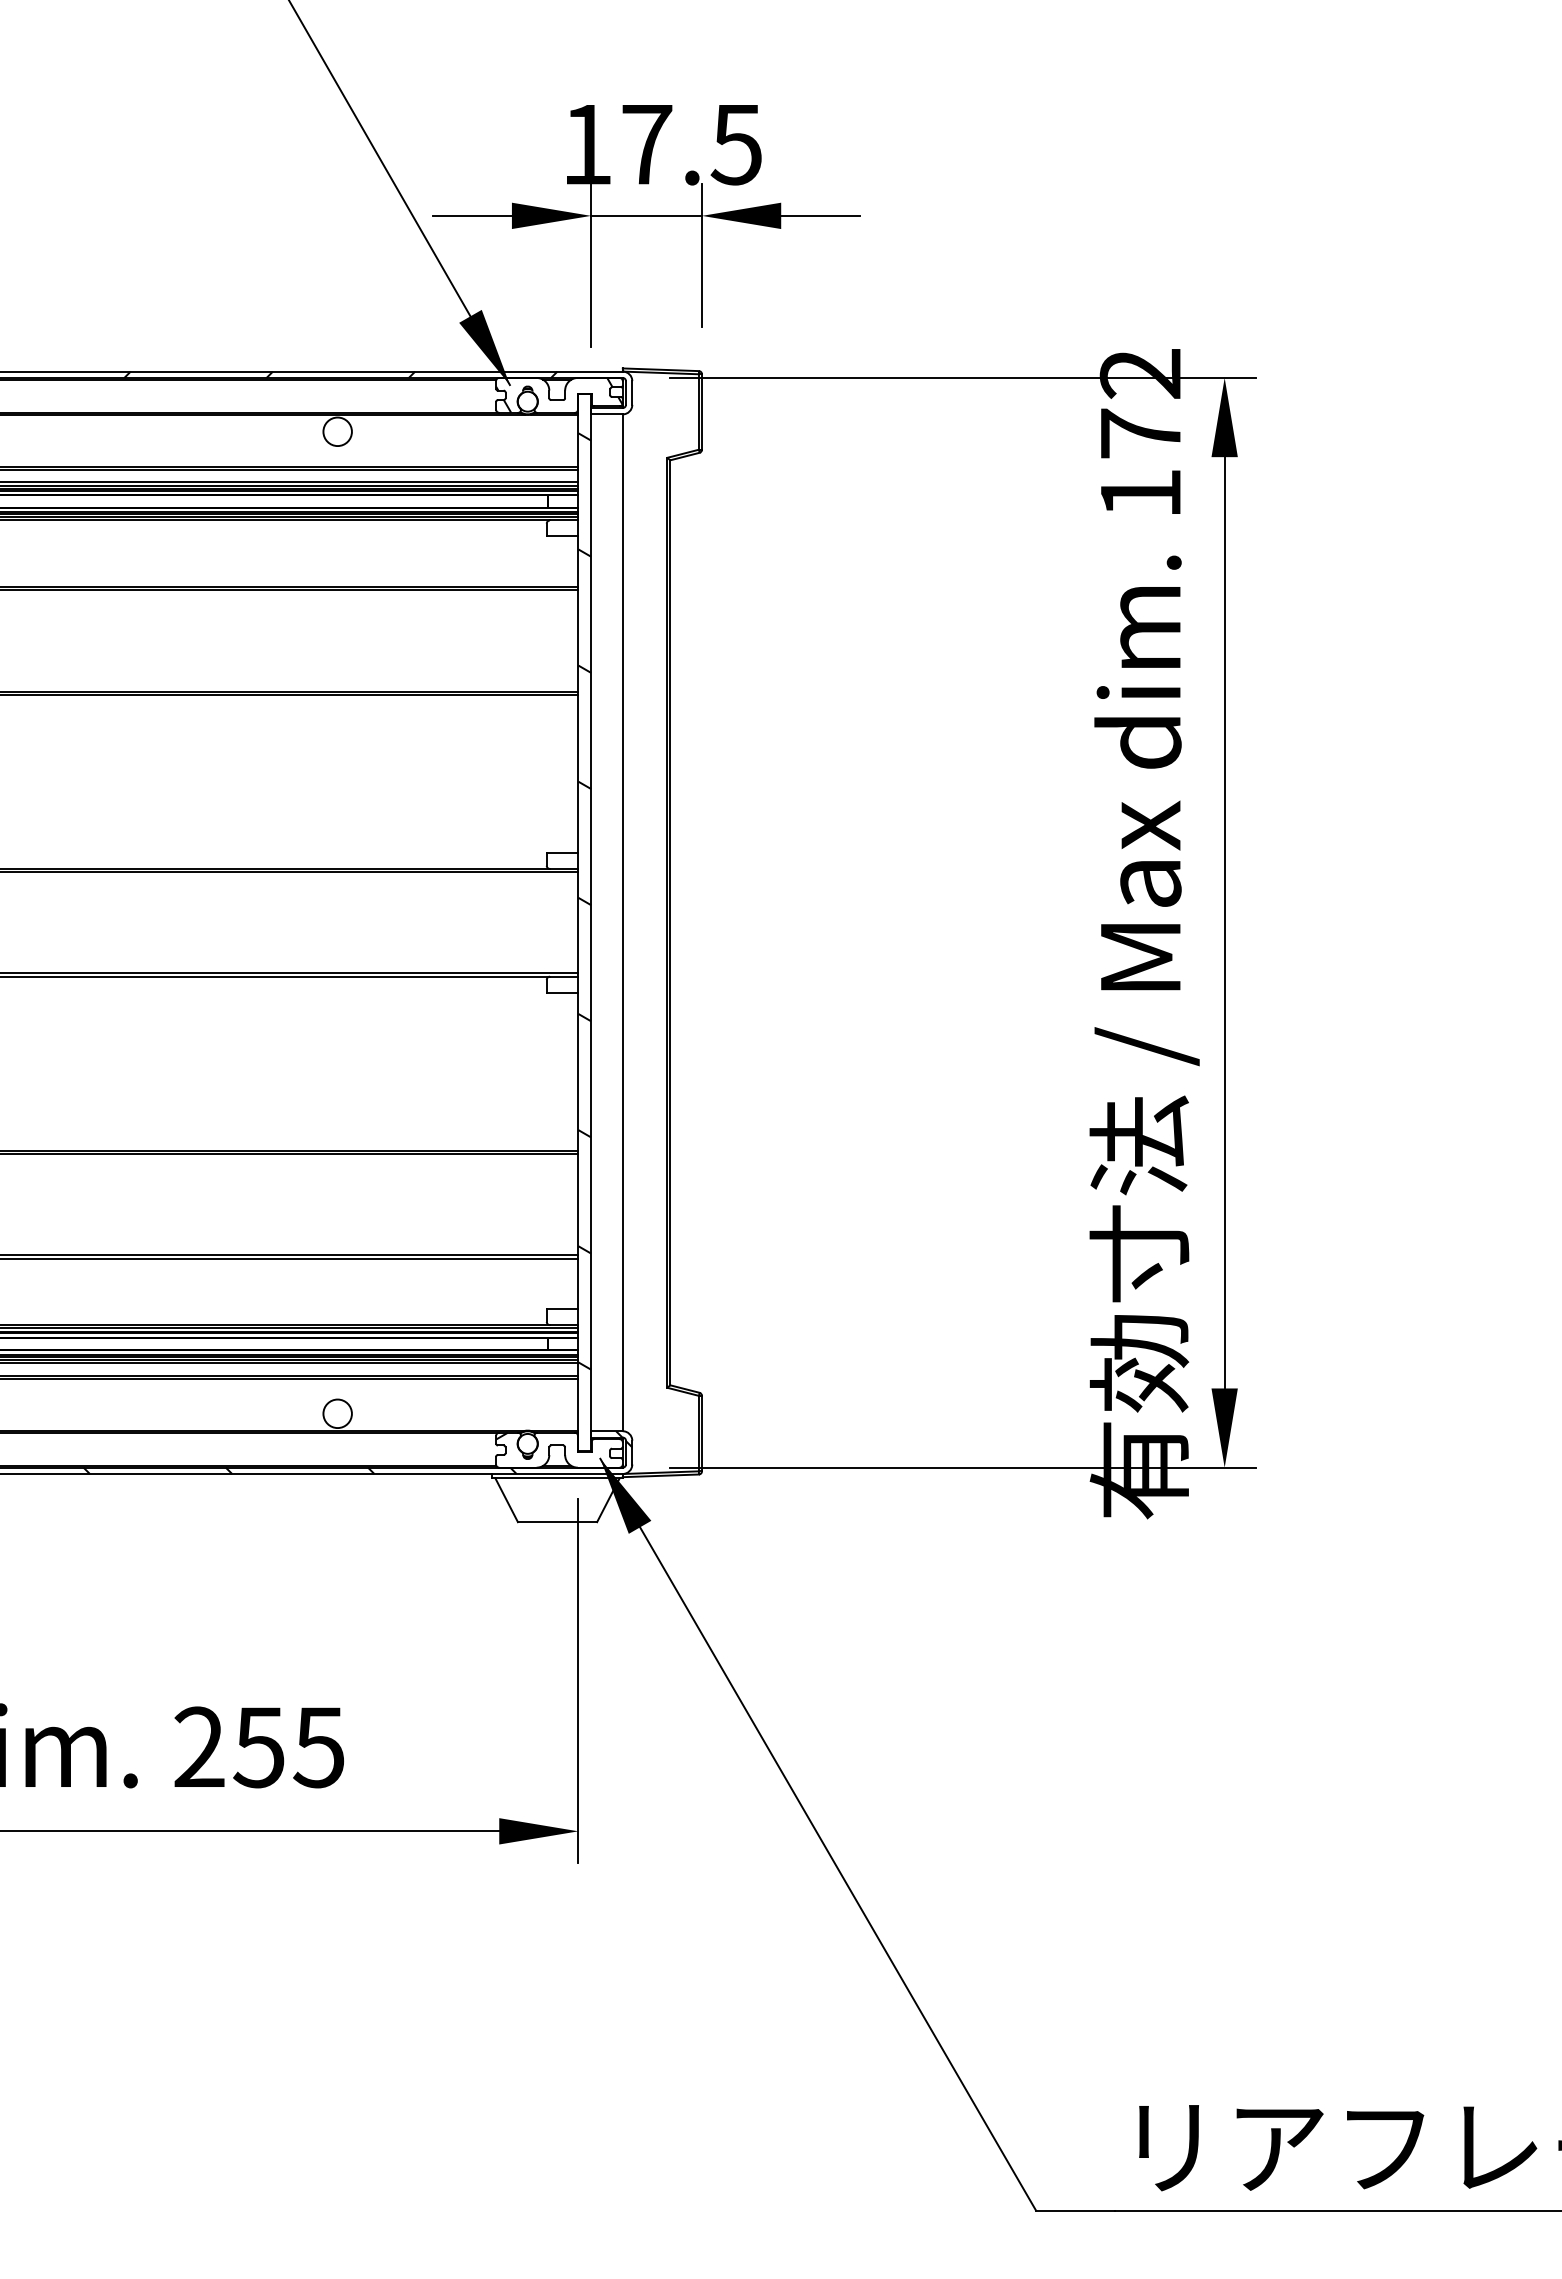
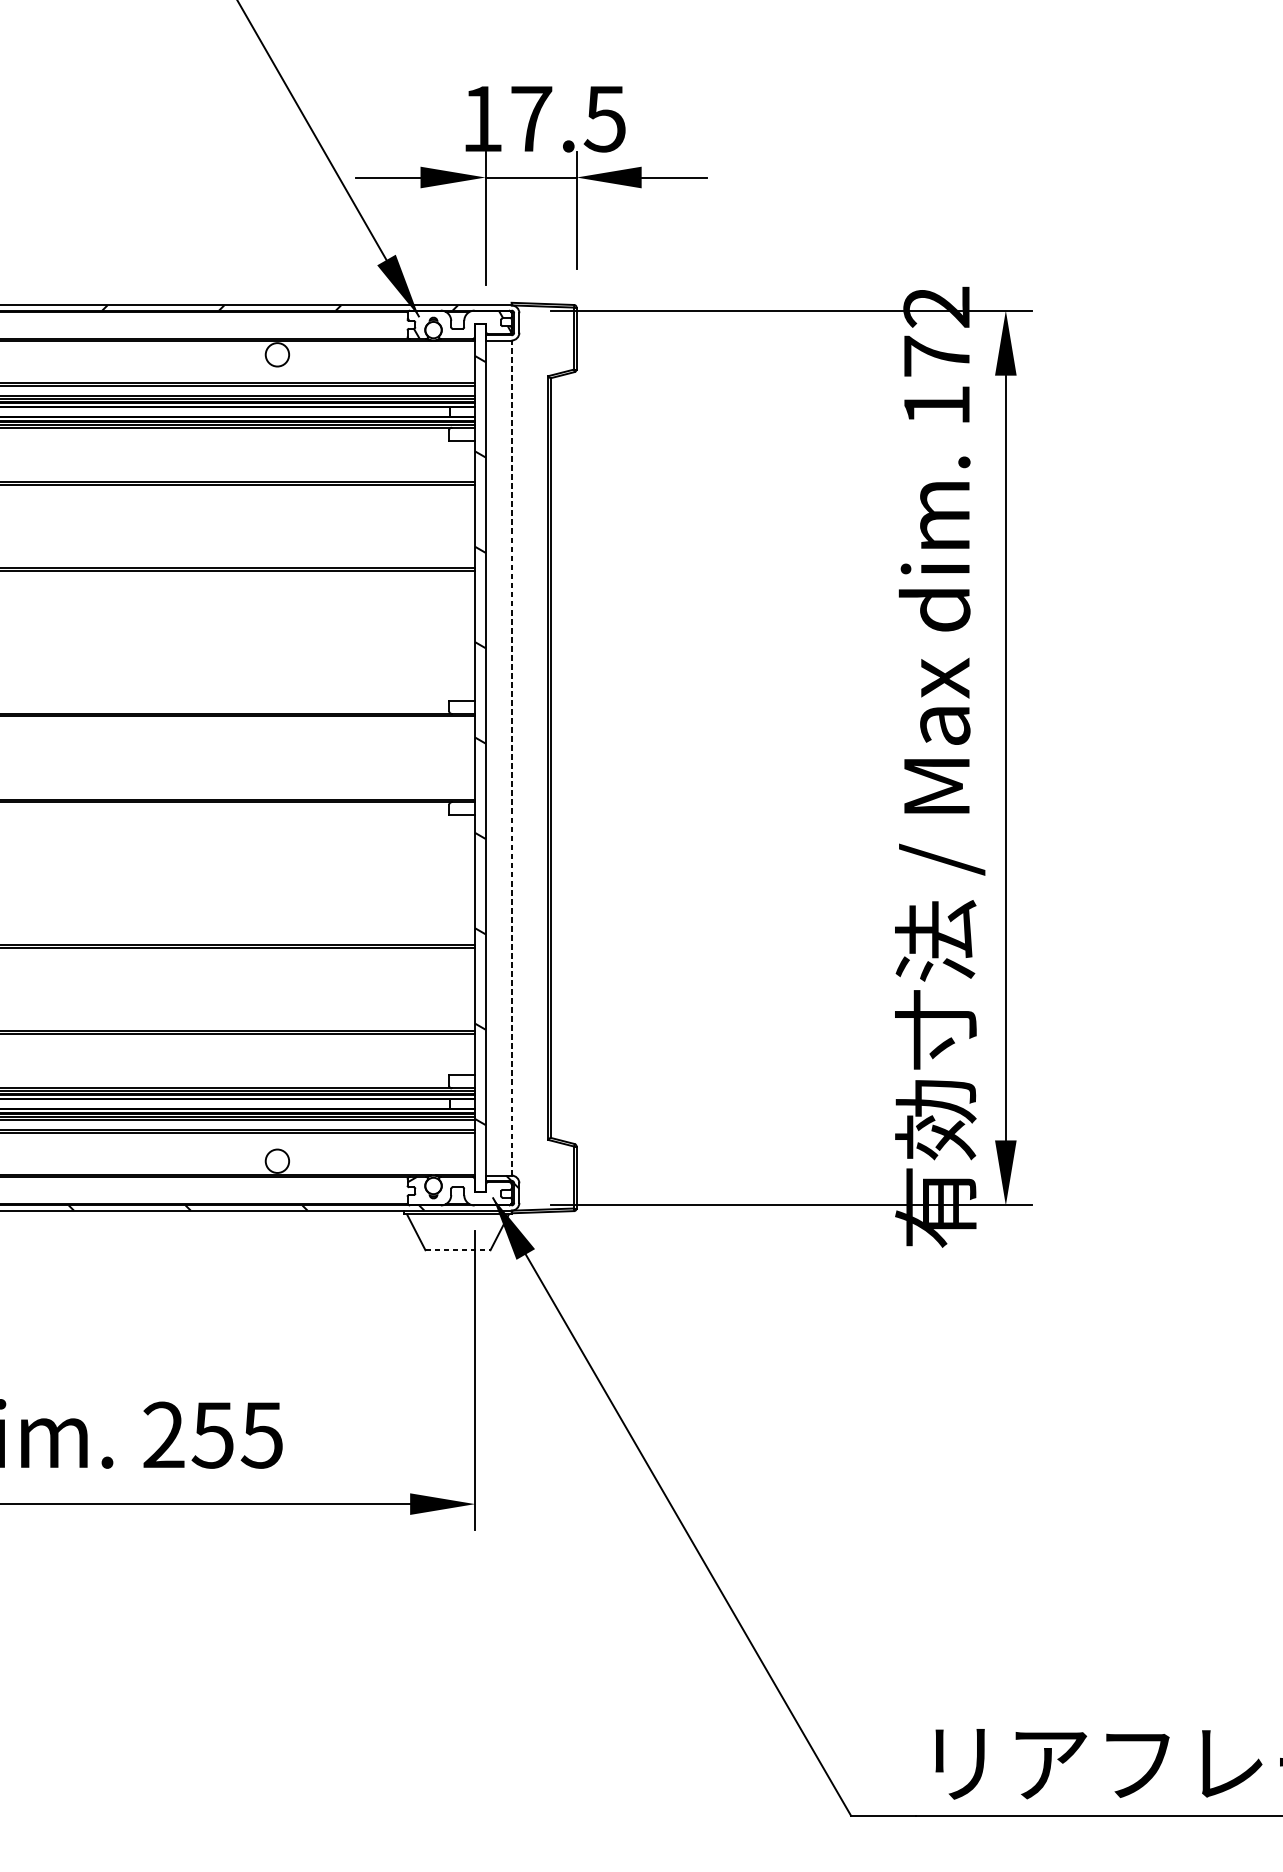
line: (622, 922) -> (511, 757), solid -> dashed
line: (557, 1522) -> (457, 1250), solid -> dashed

